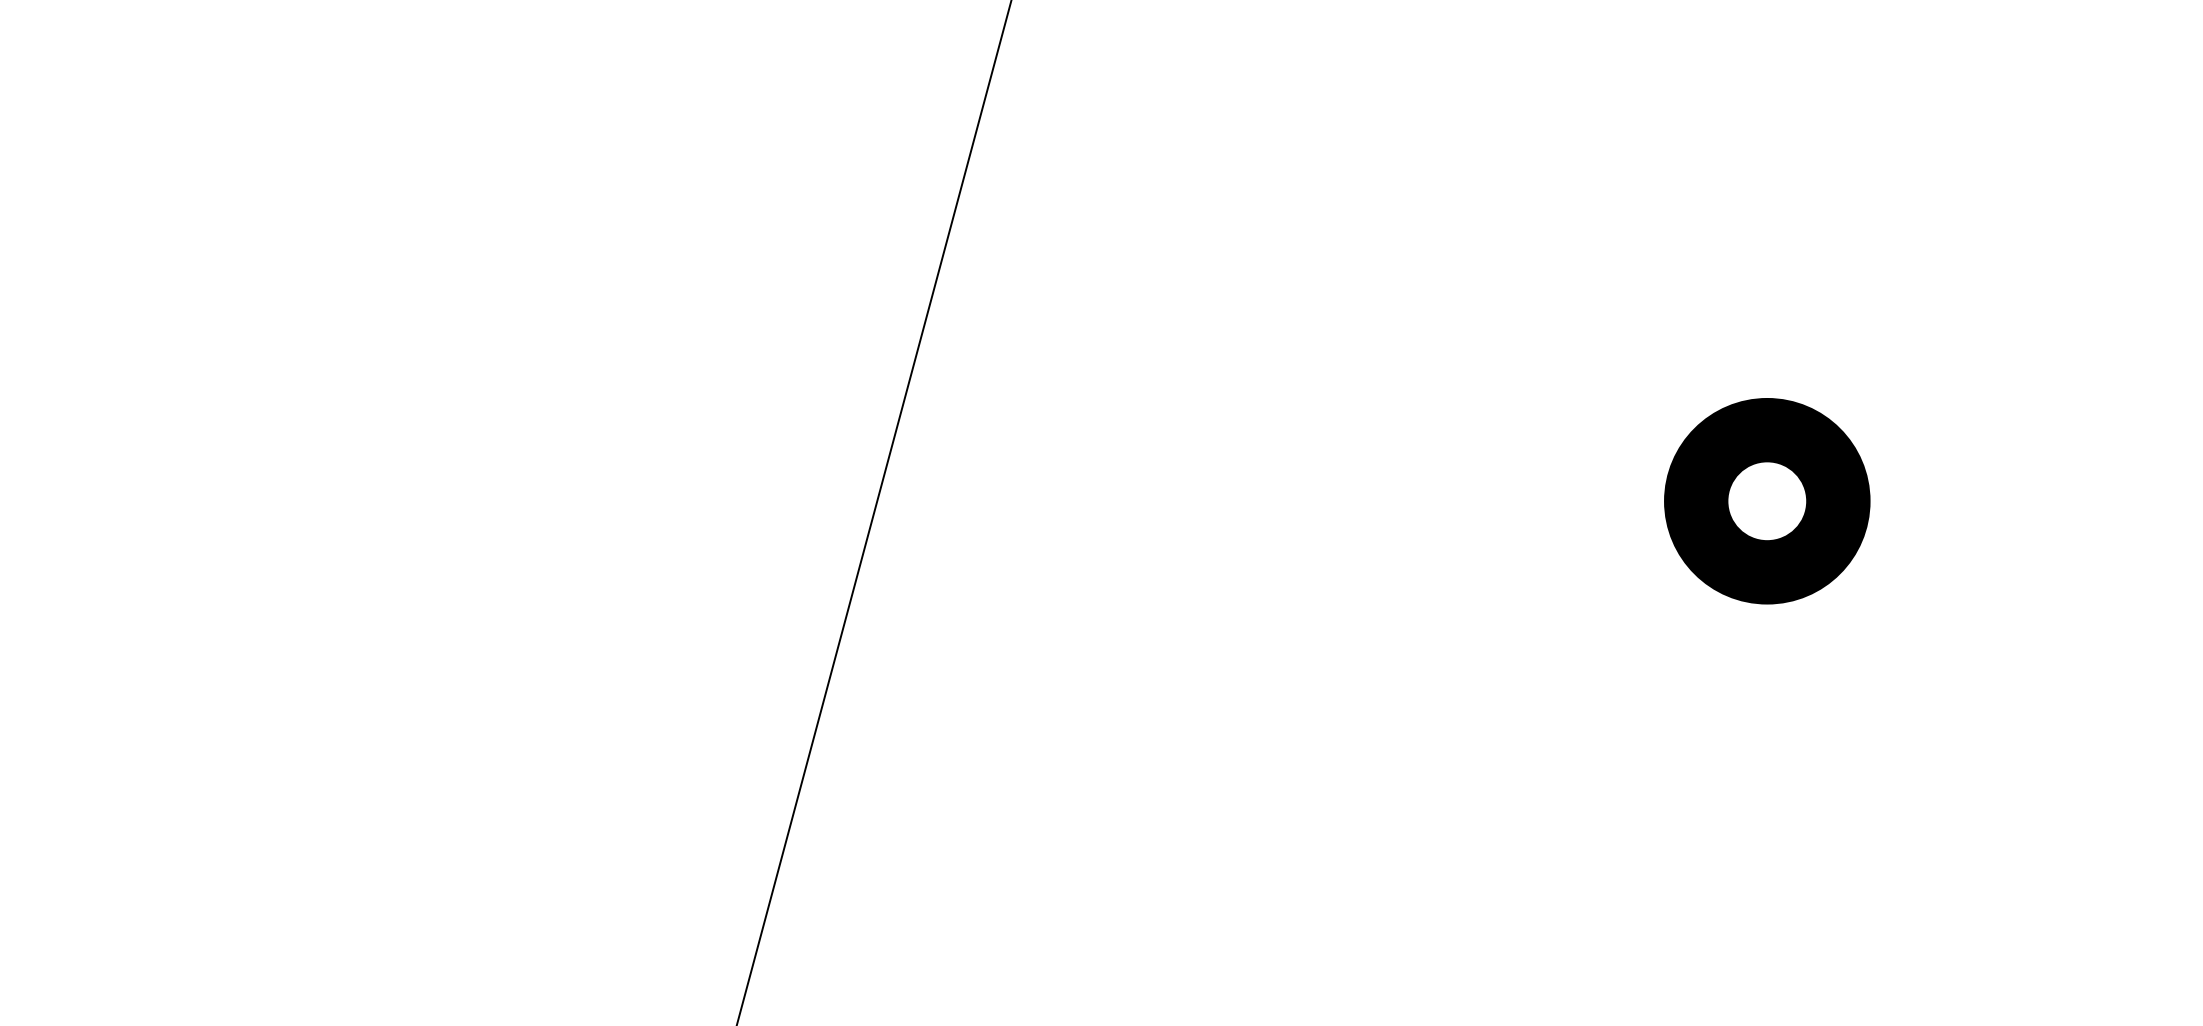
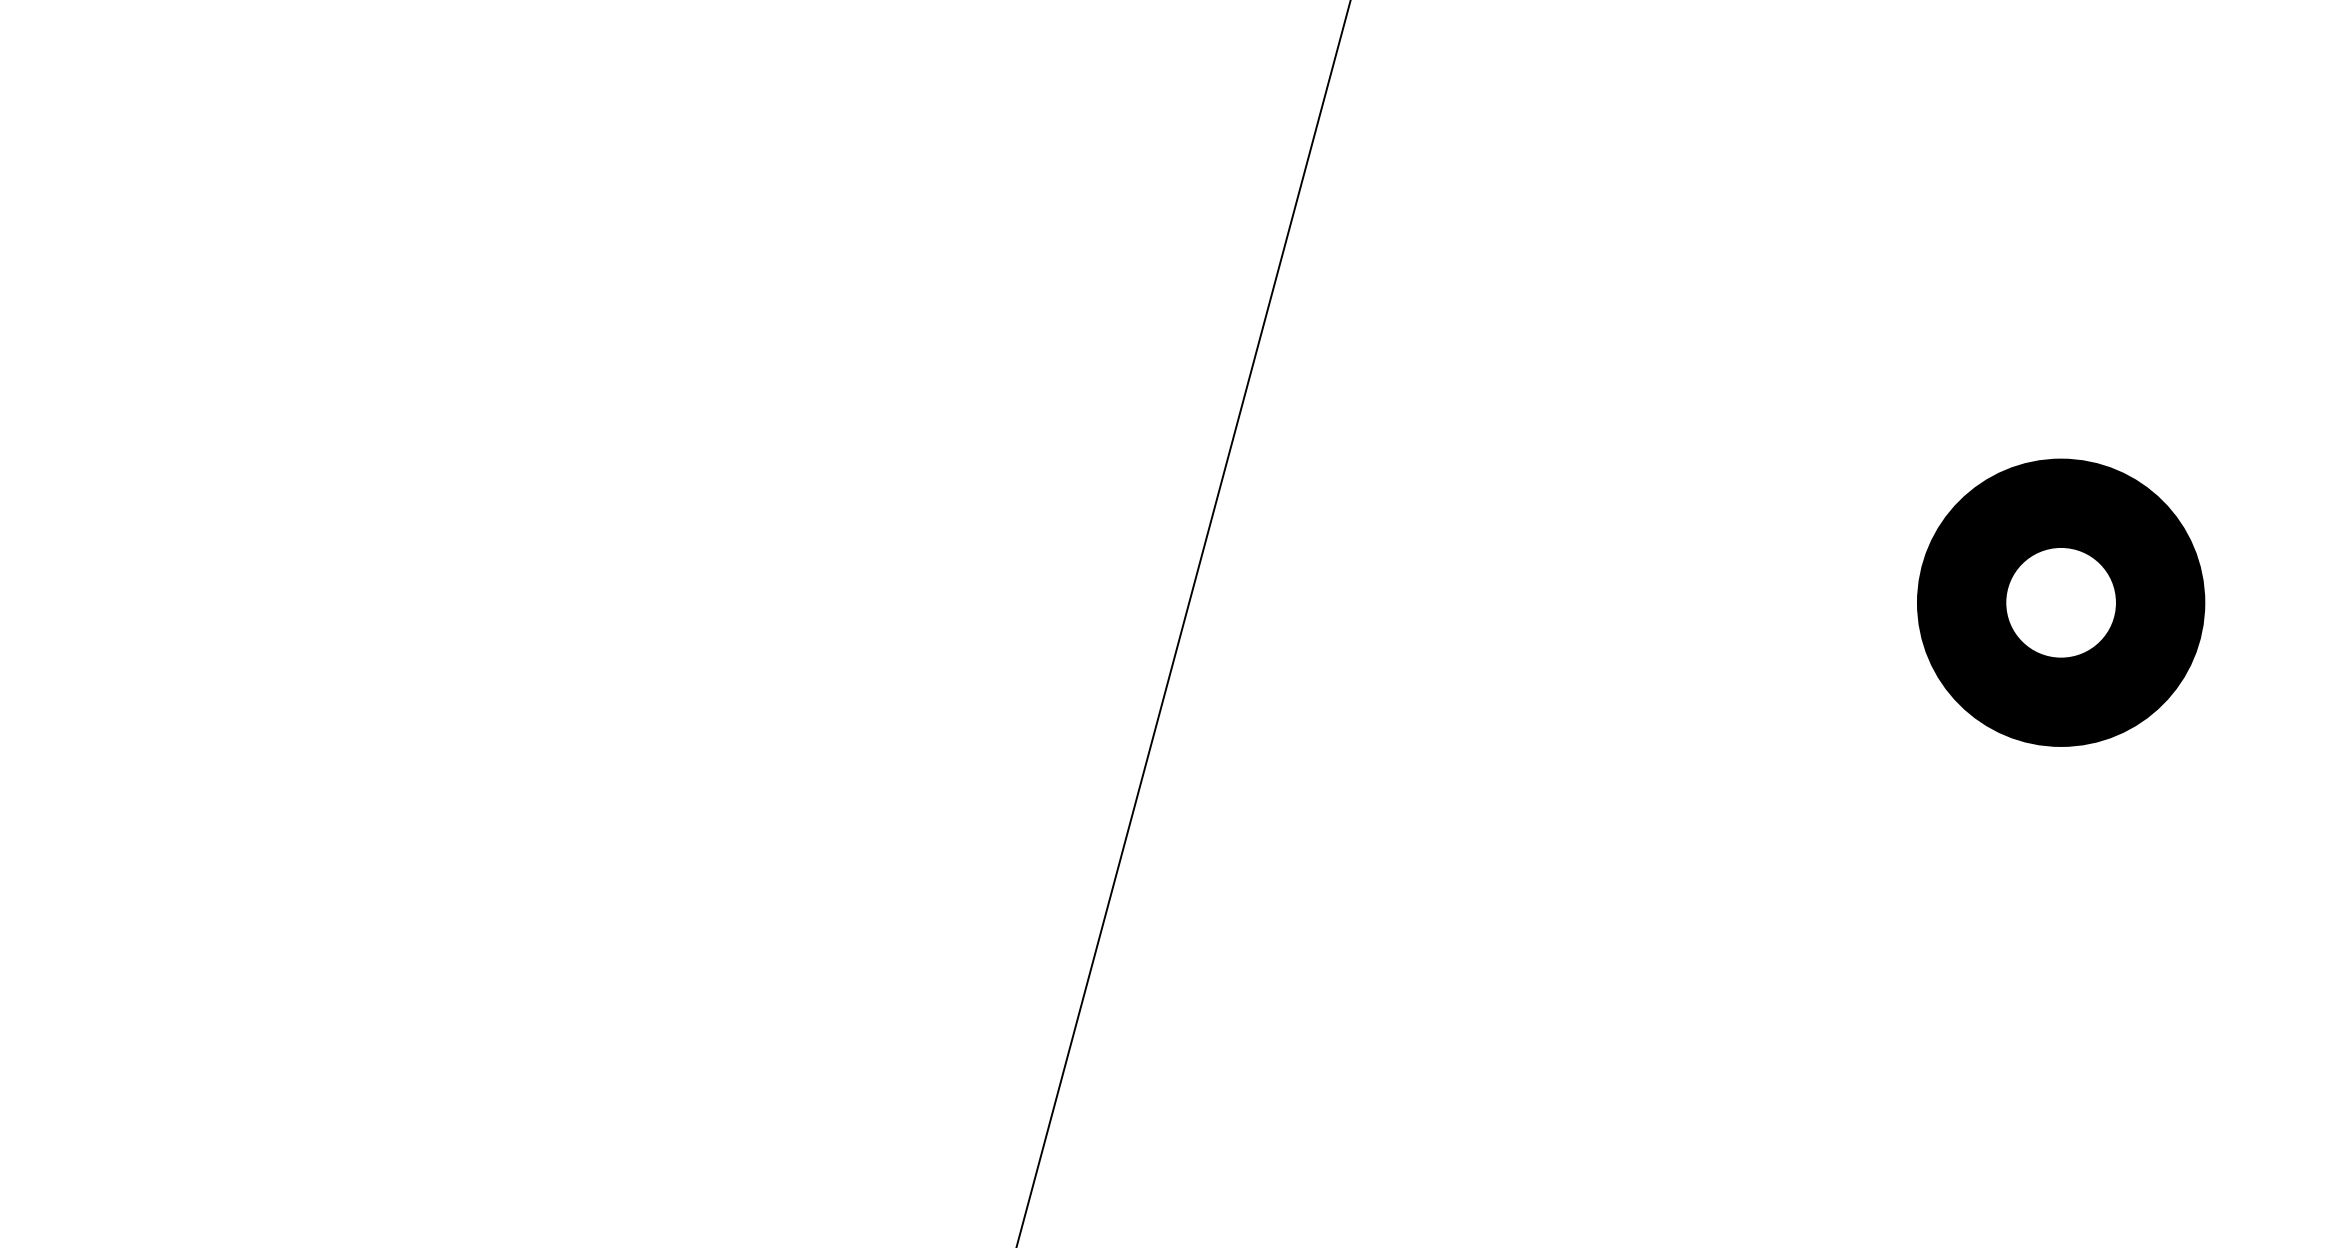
part: (1767, 501) -> (2061, 602), size x1.43

